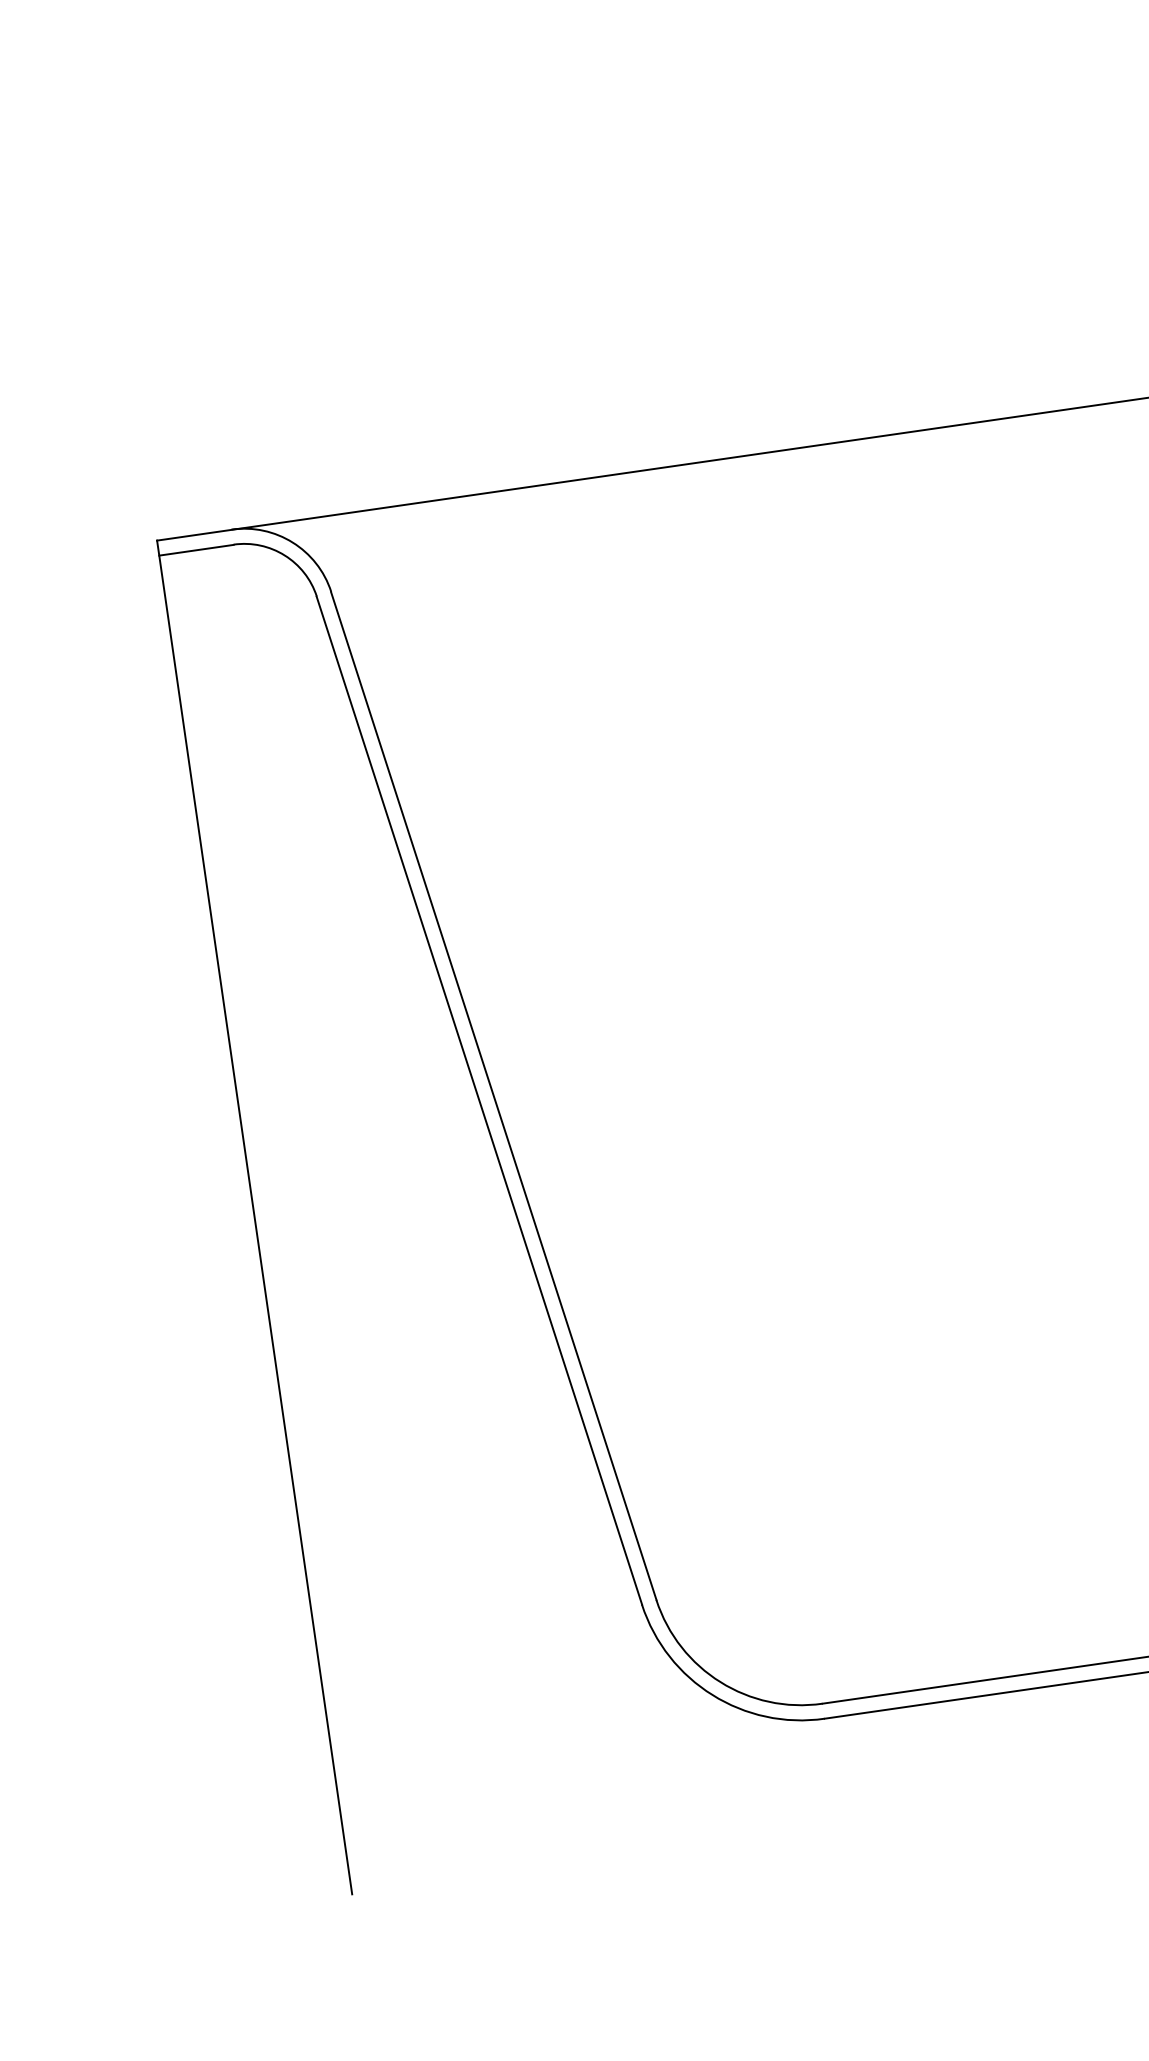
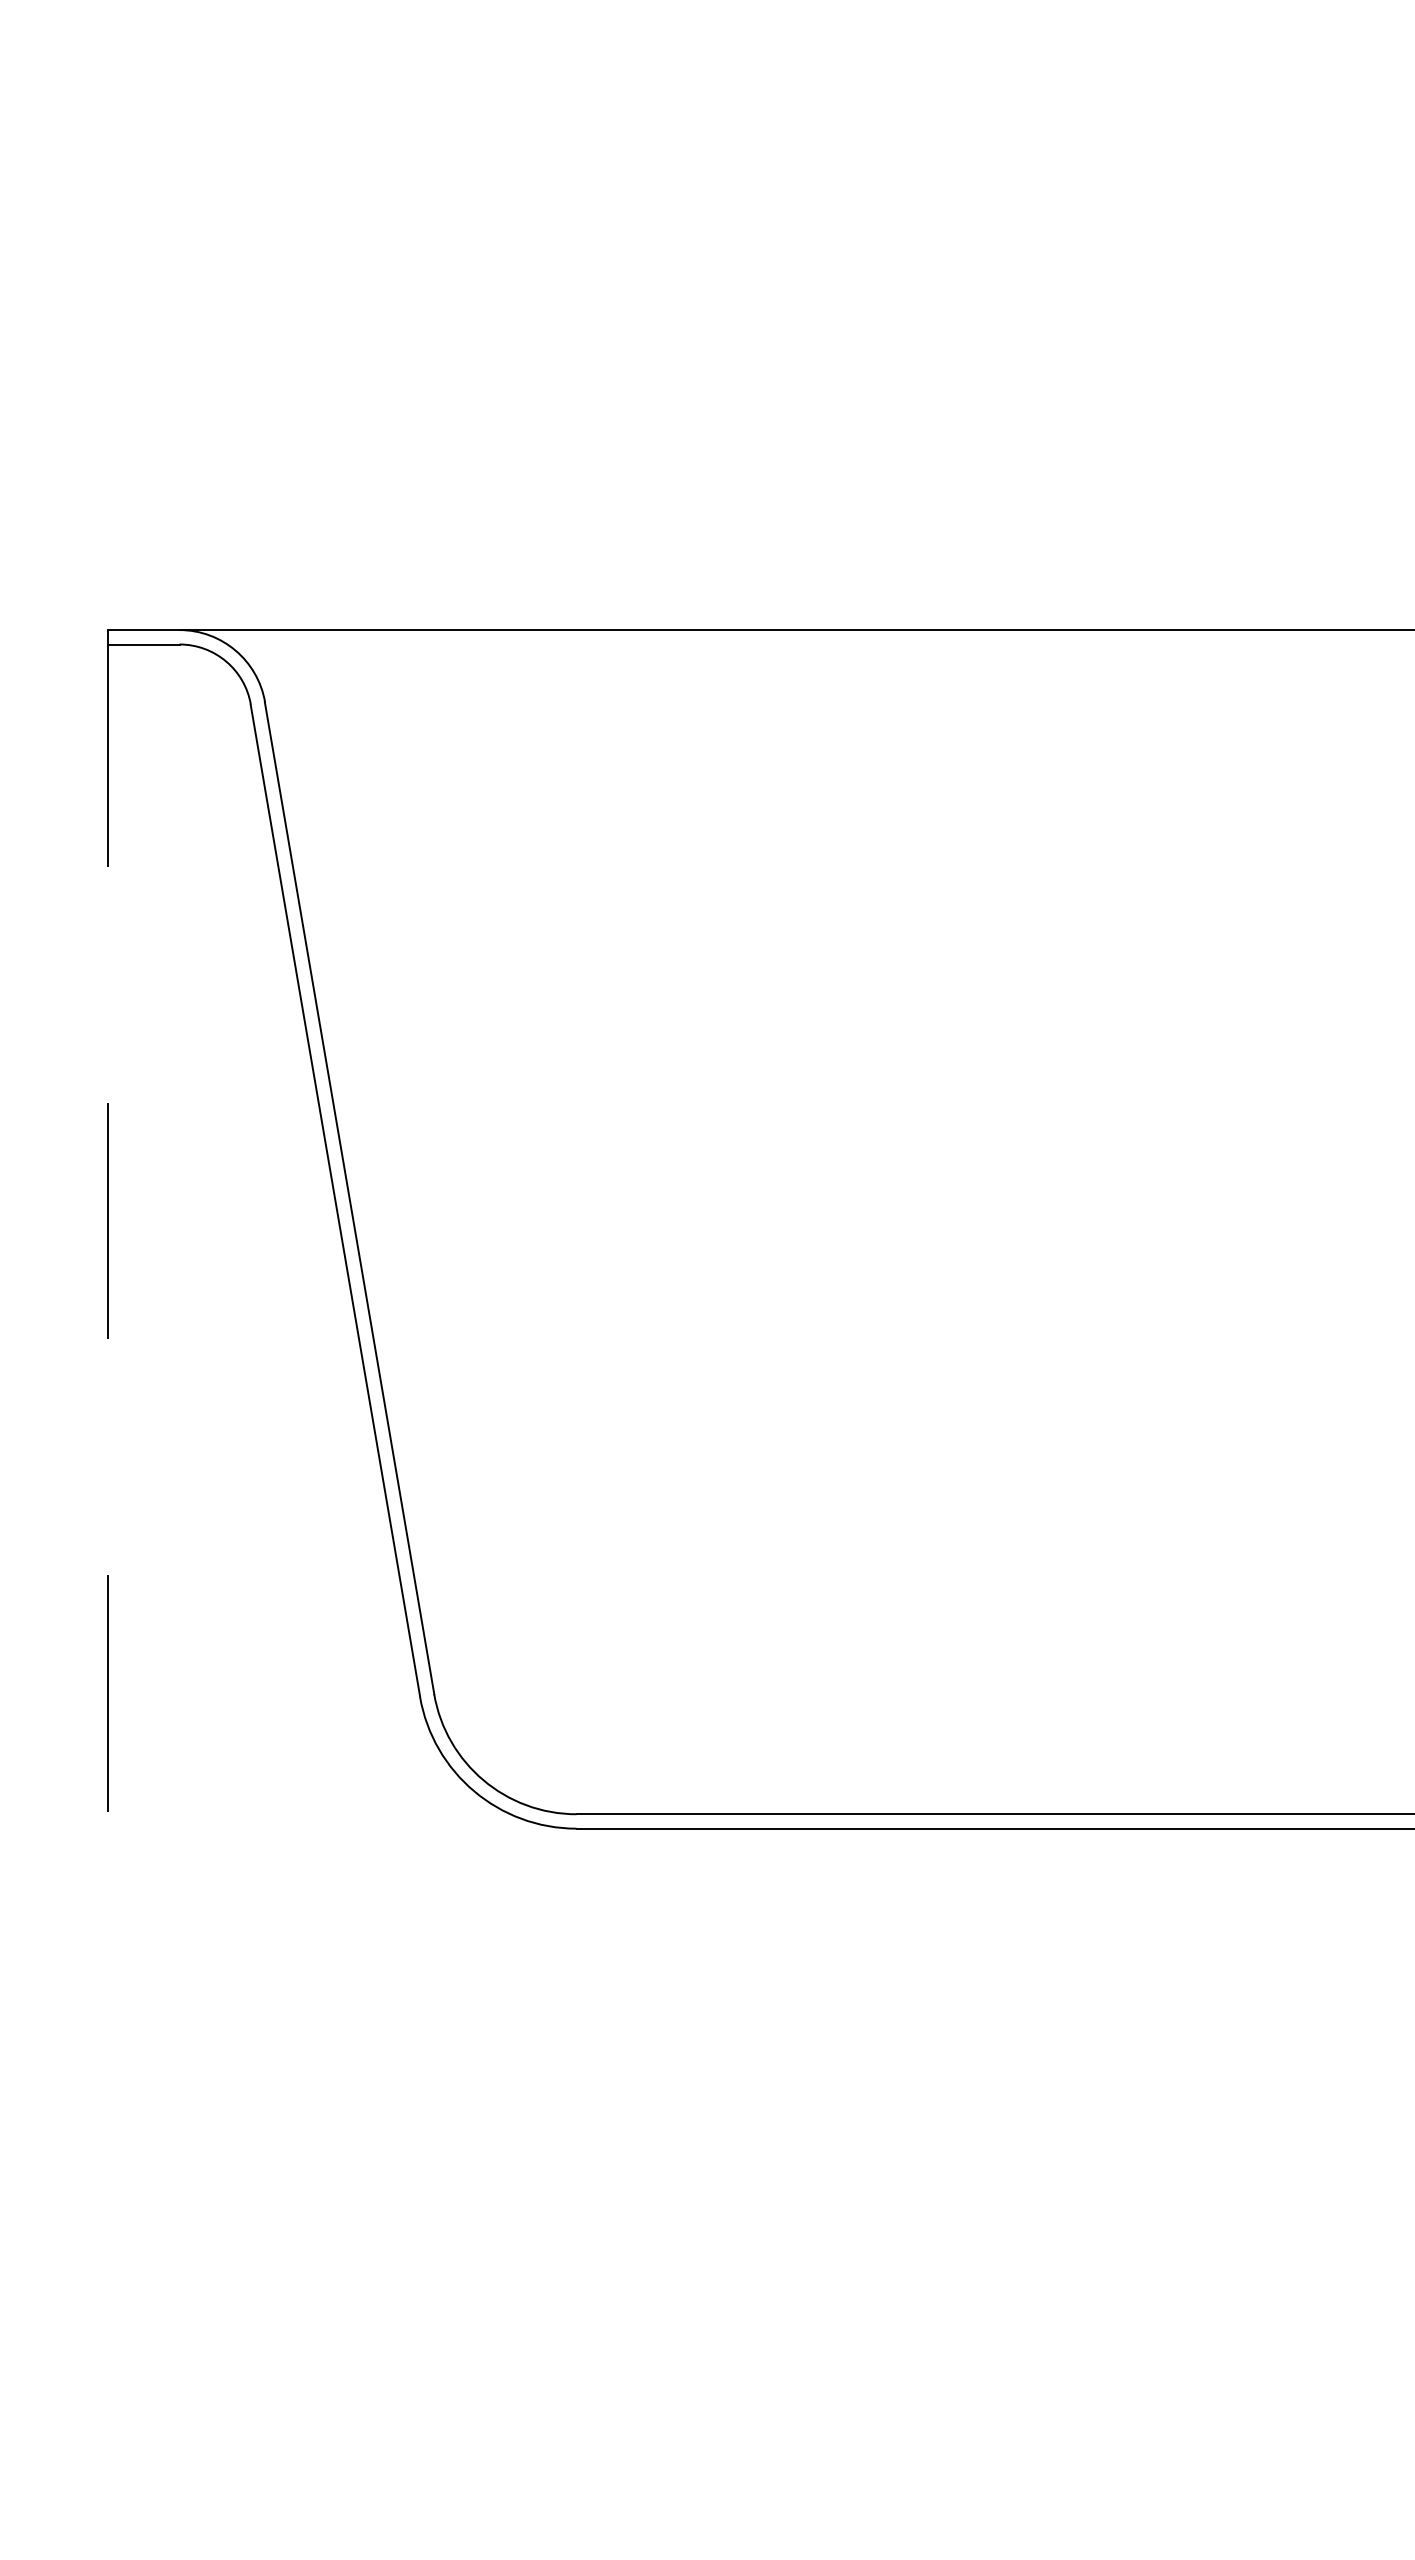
line: (254, 1217) -> (108, 1280), solid -> dashed

